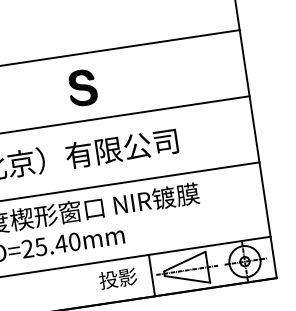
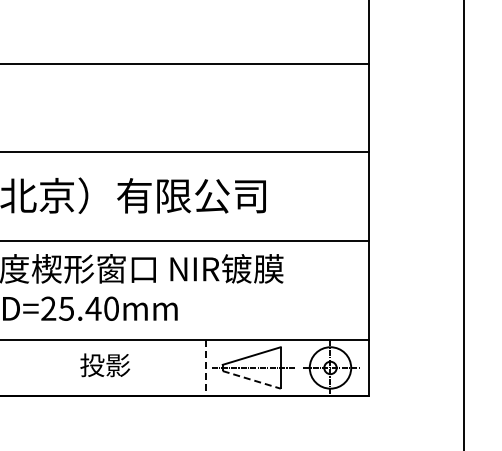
part: (82, 87) -> (152, 108), removed
line: (152, 275) -> (206, 367), solid -> dashed
text: (118, 278) -> (105, 365), moved
line: (188, 279) -> (252, 380), solid -> dashed

